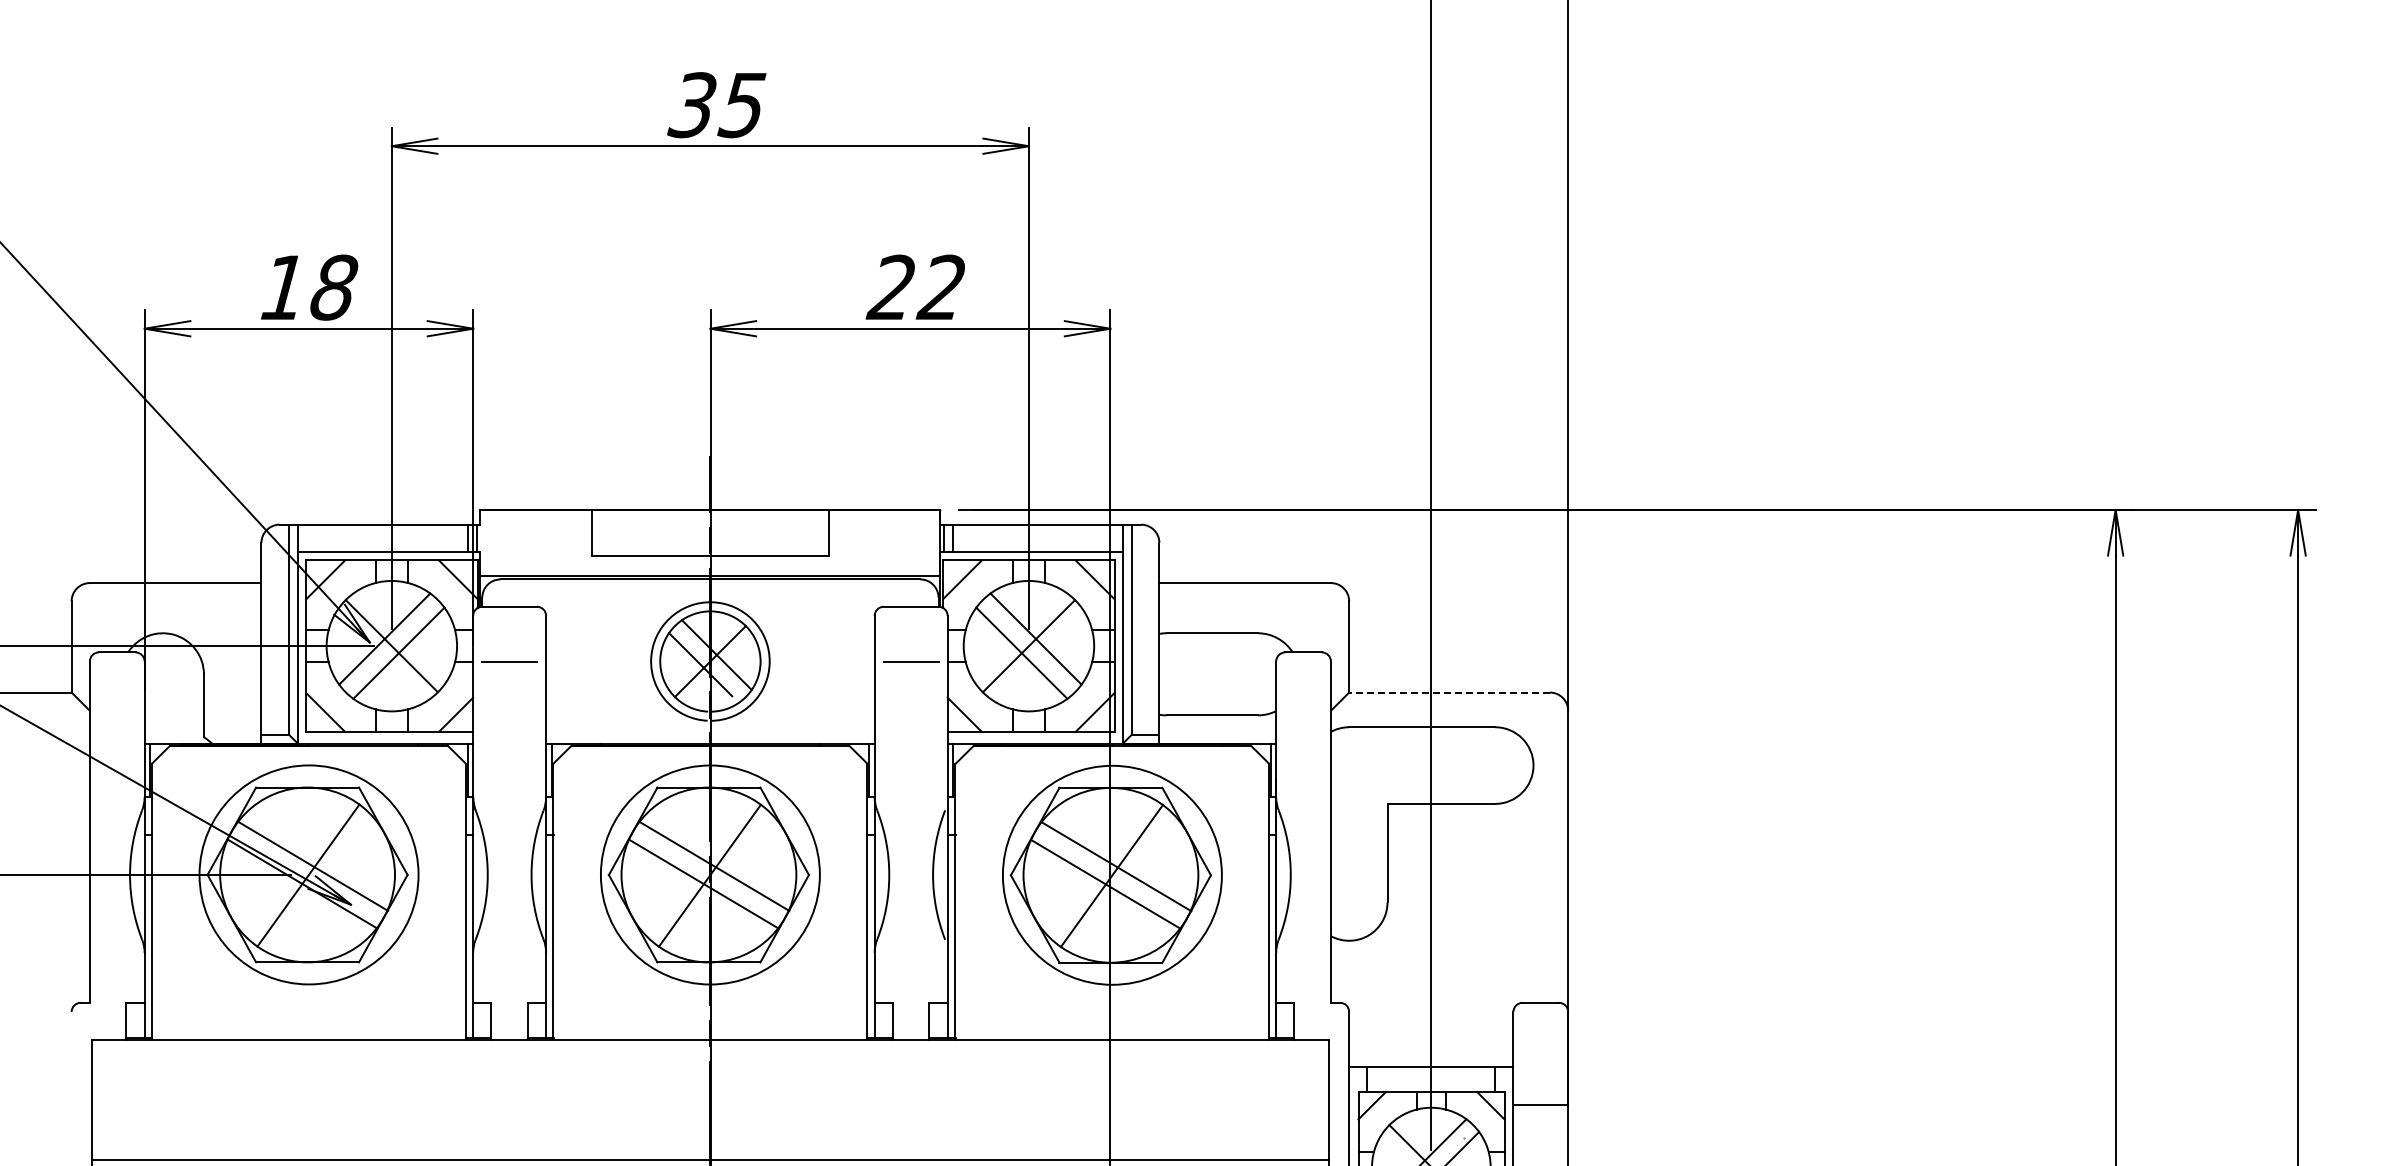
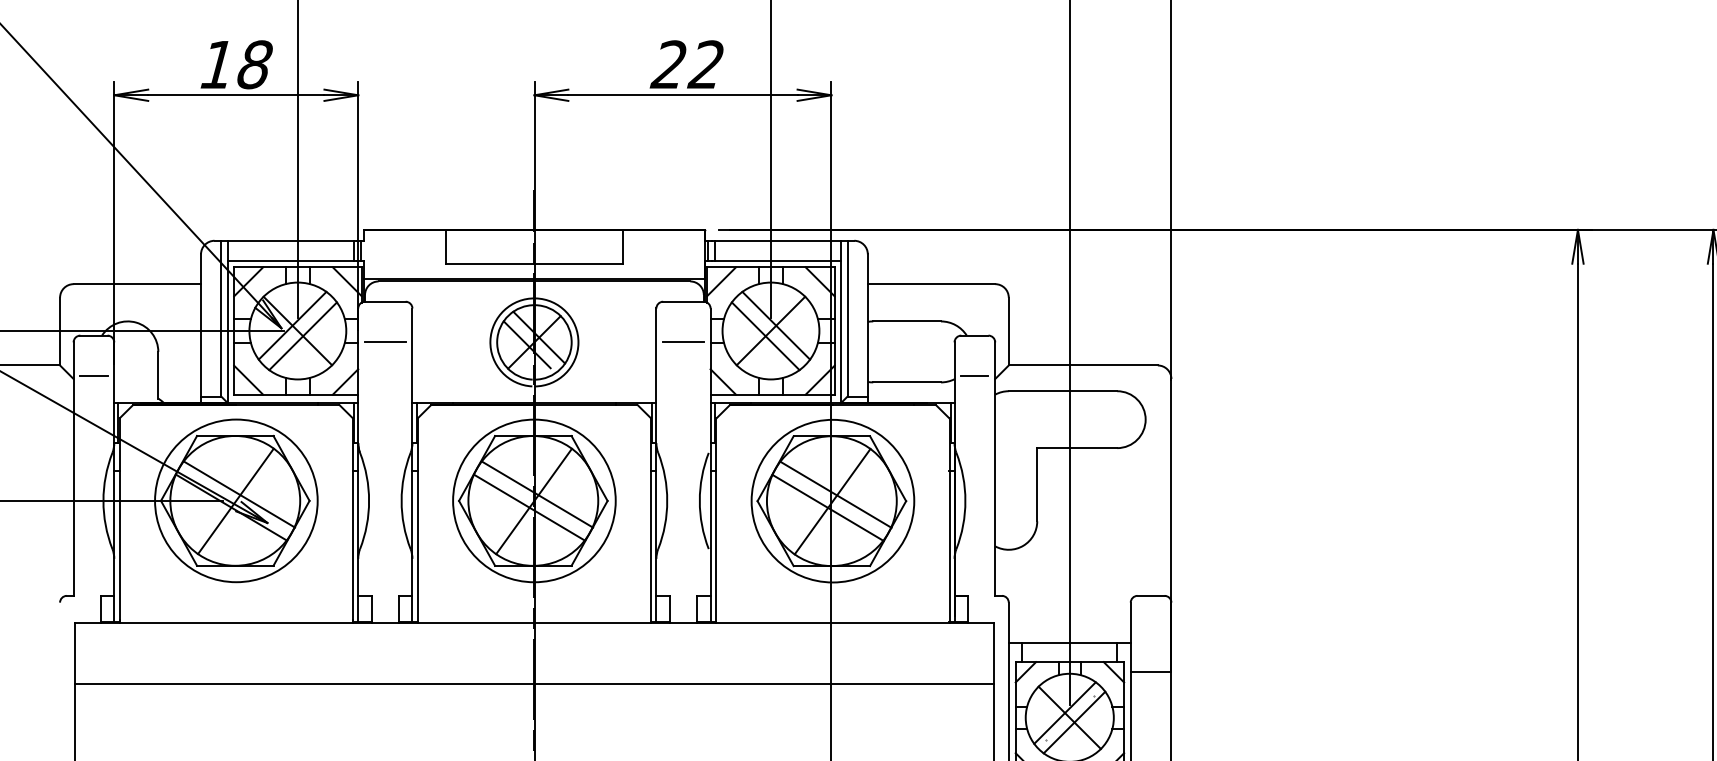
line: (1449, 692) -> (1083, 365), dashed -> solid
line: (117, 707) -> (94, 376), added
line: (1303, 707) -> (974, 376), added
line: (709, 1159) -> (533, 683), moved

